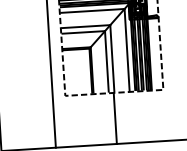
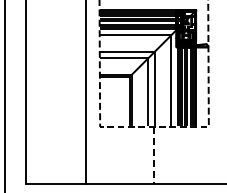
line: (115, 118) -> (153, 155), solid -> dashed

